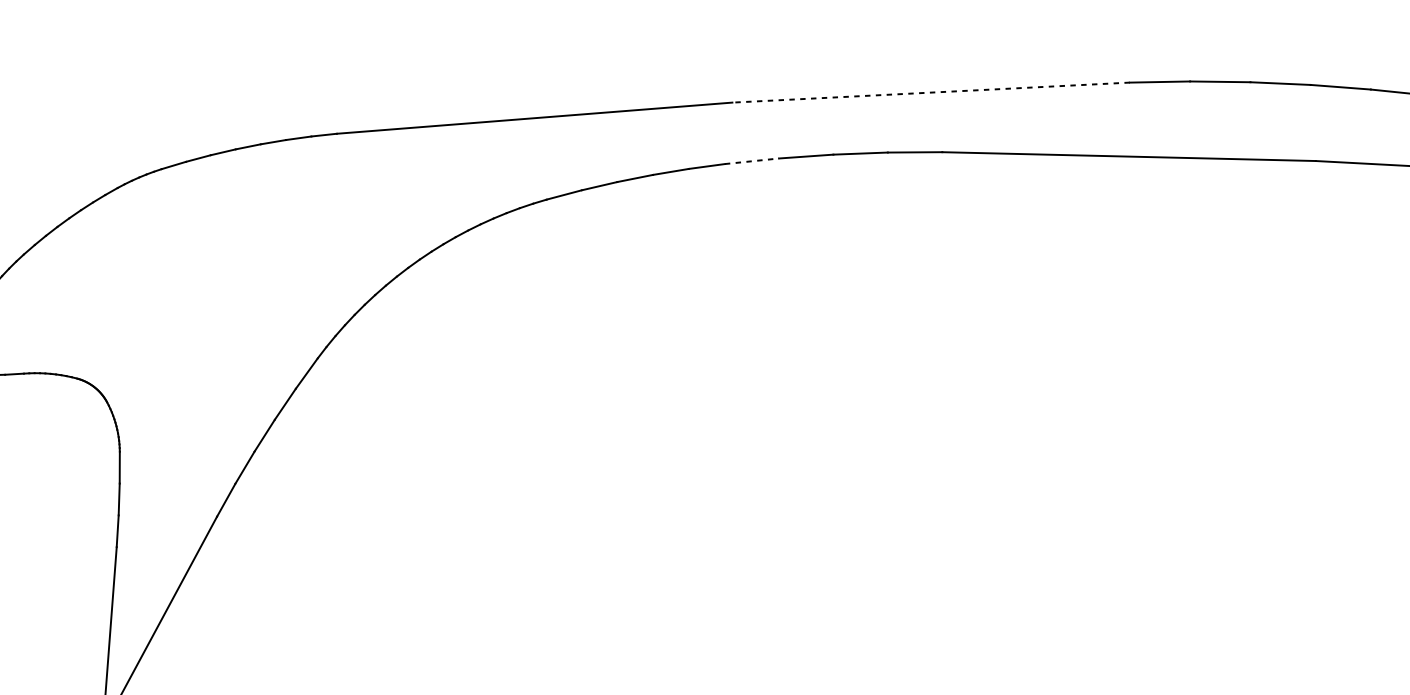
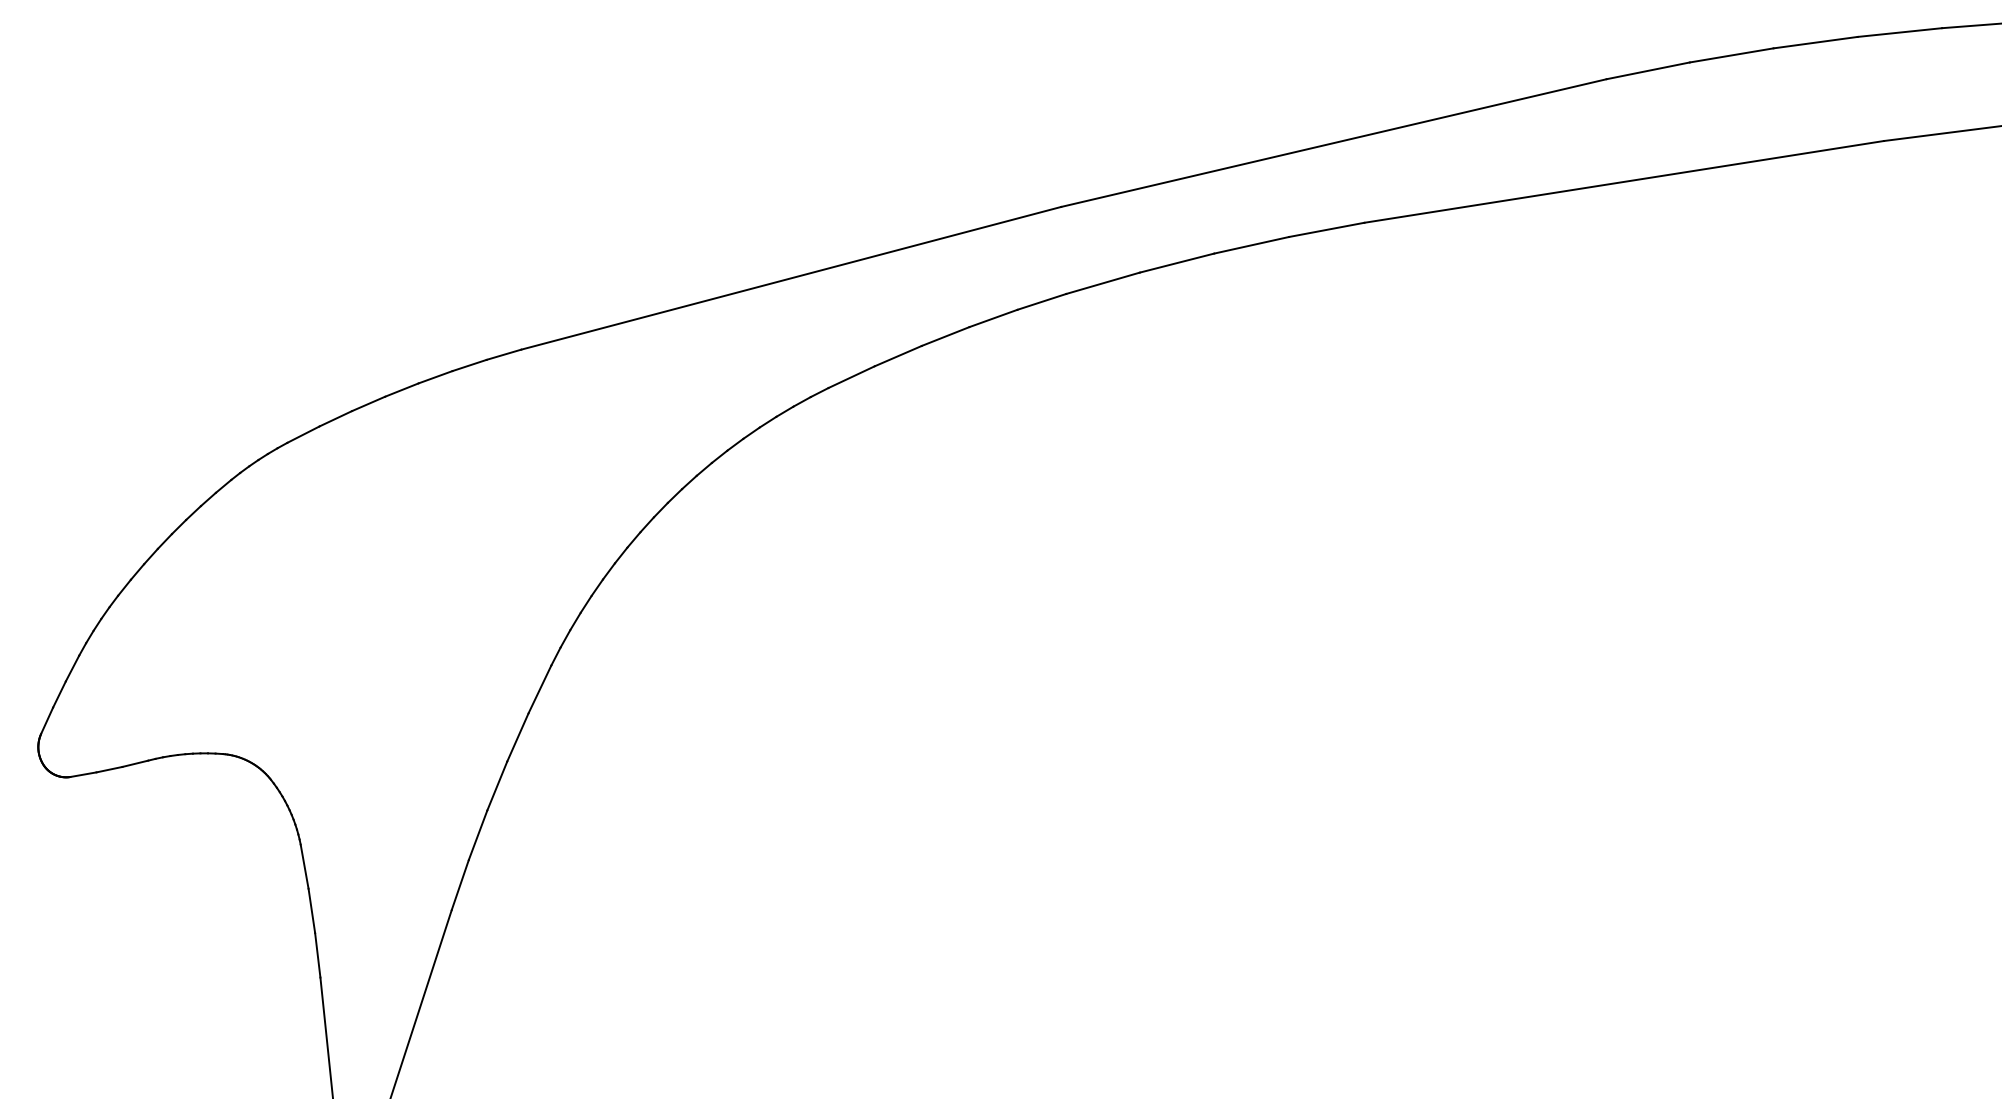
line: (930, 92) -> (1333, 143), dashed -> solid
line: (752, 161) -> (1103, 283), dashed -> solid

